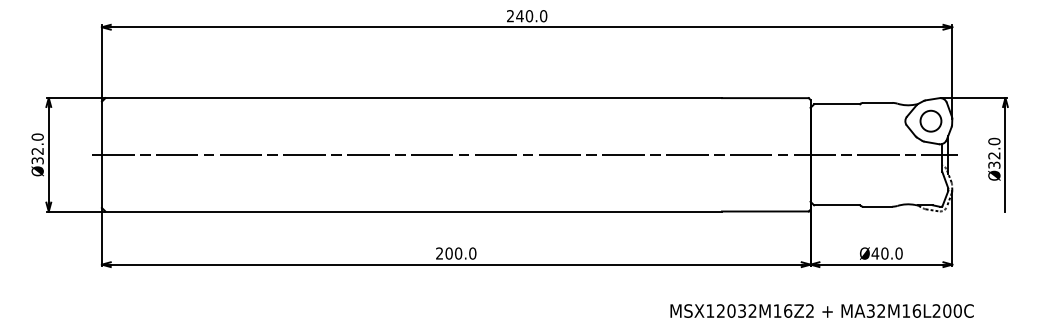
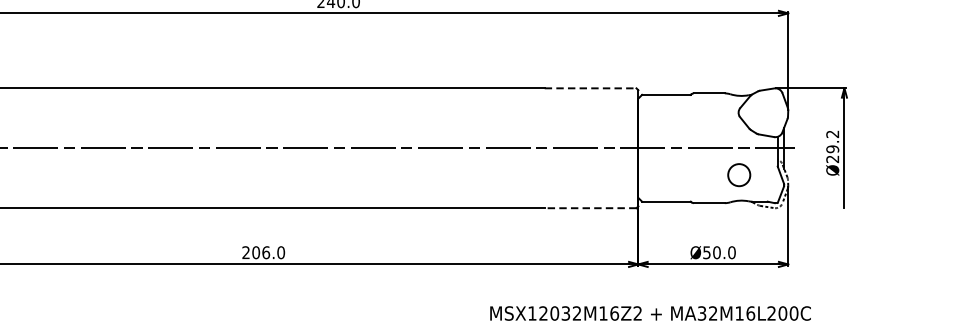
line: (765, 98) -> (590, 88), solid -> dashed
circle: (930, 120) -> (738, 174), moved
text: (994, 152) -> (832, 145), Ø32.0 -> Ø29.2
line: (764, 211) -> (589, 208), solid -> dashed
text: (458, 253) -> (266, 252), 200.0 -> 206.0
text: (875, 253) -> (707, 252), Ø40.0 -> Ø50.0

